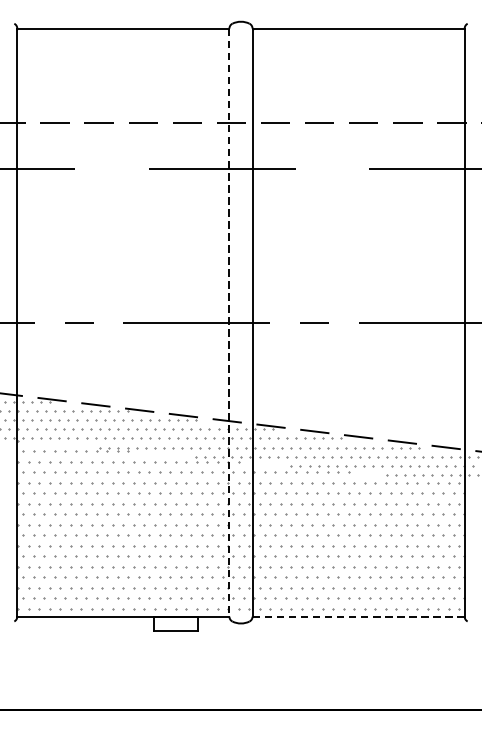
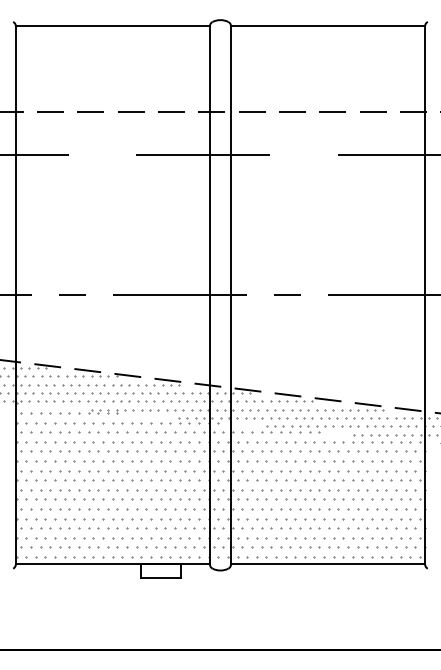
line: (228, 322) -> (209, 295), dashed -> solid
line: (357, 616) -> (327, 564), dashed -> solid

